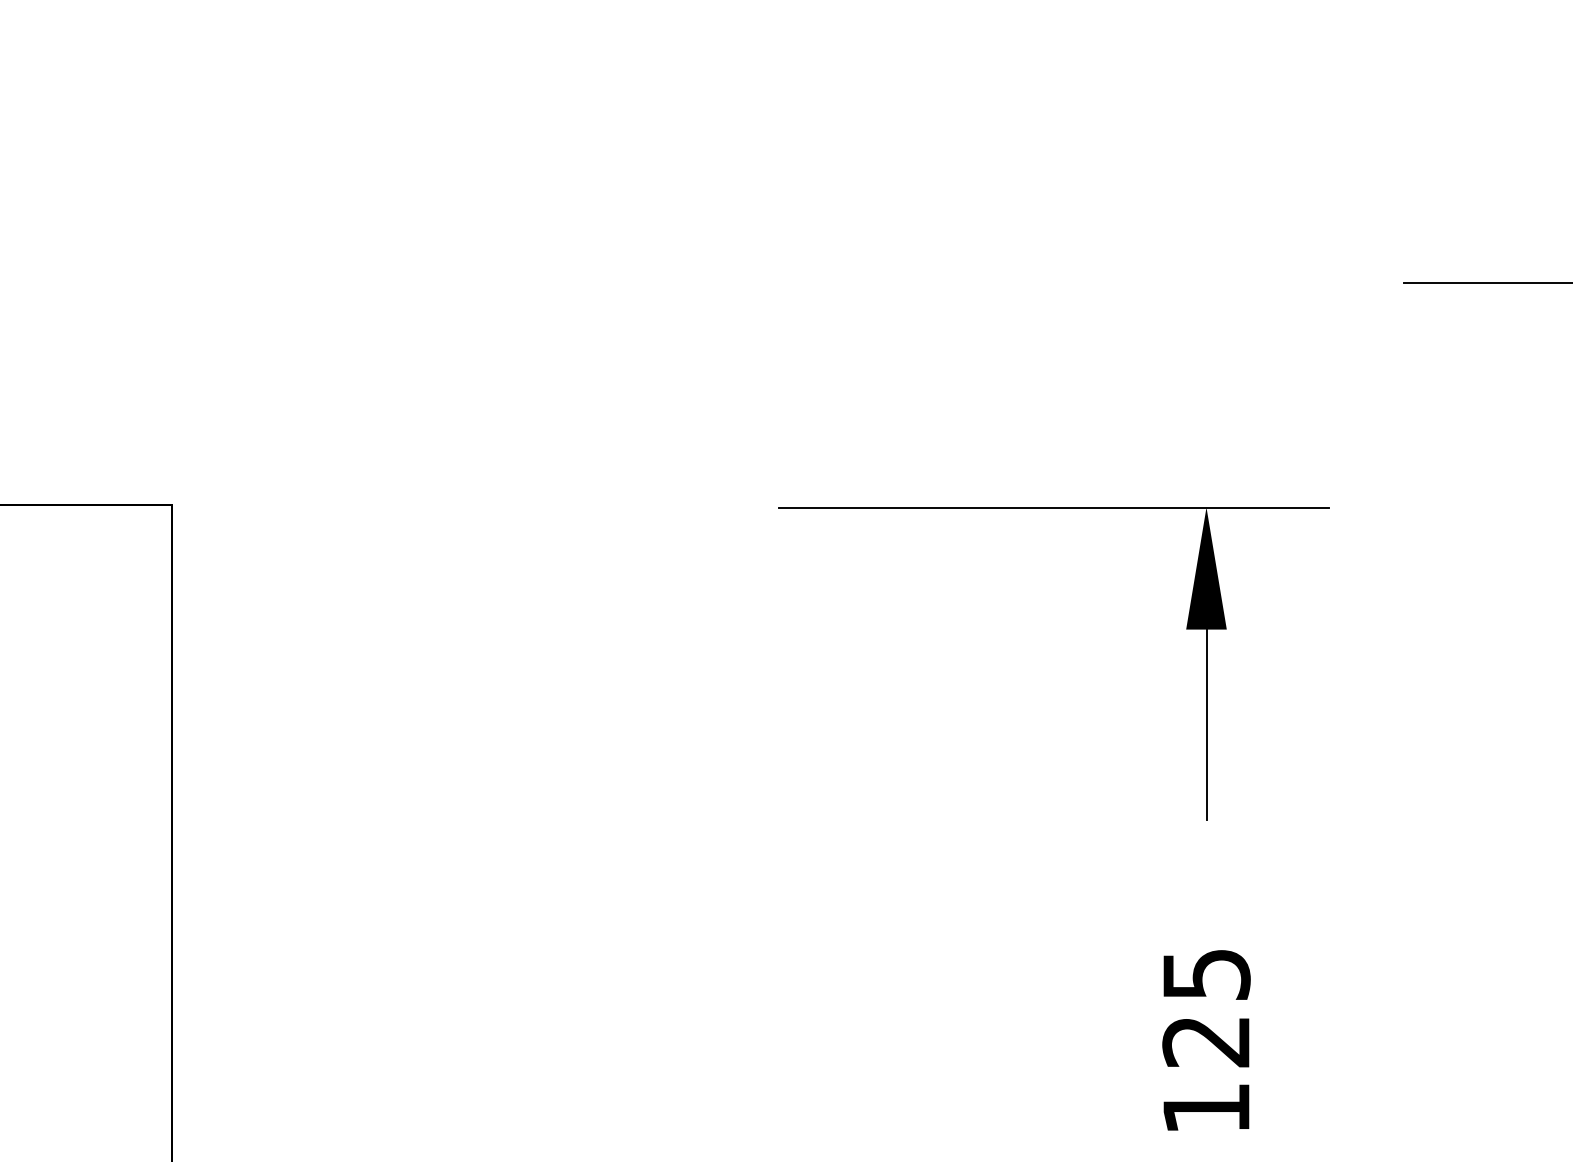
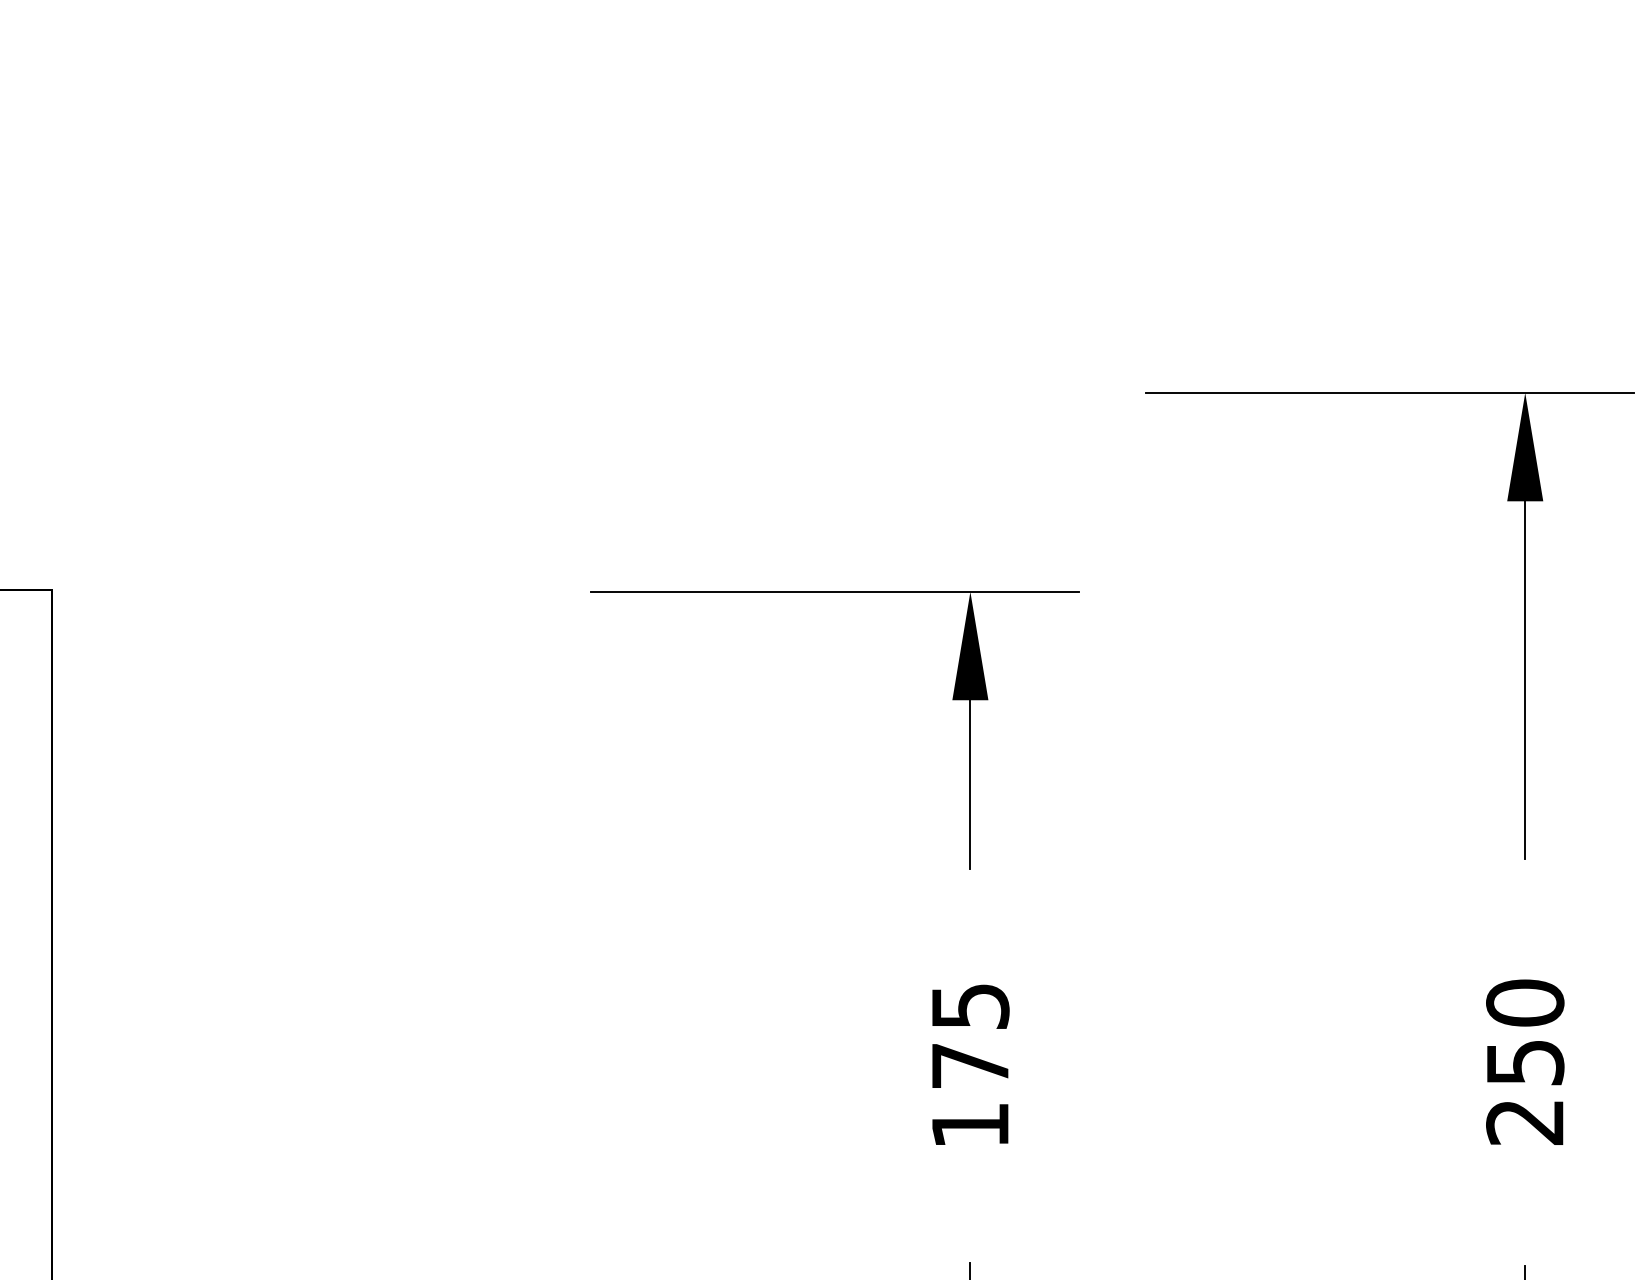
text: (1205, 1042) -> (969, 1066), 125 -> 175

